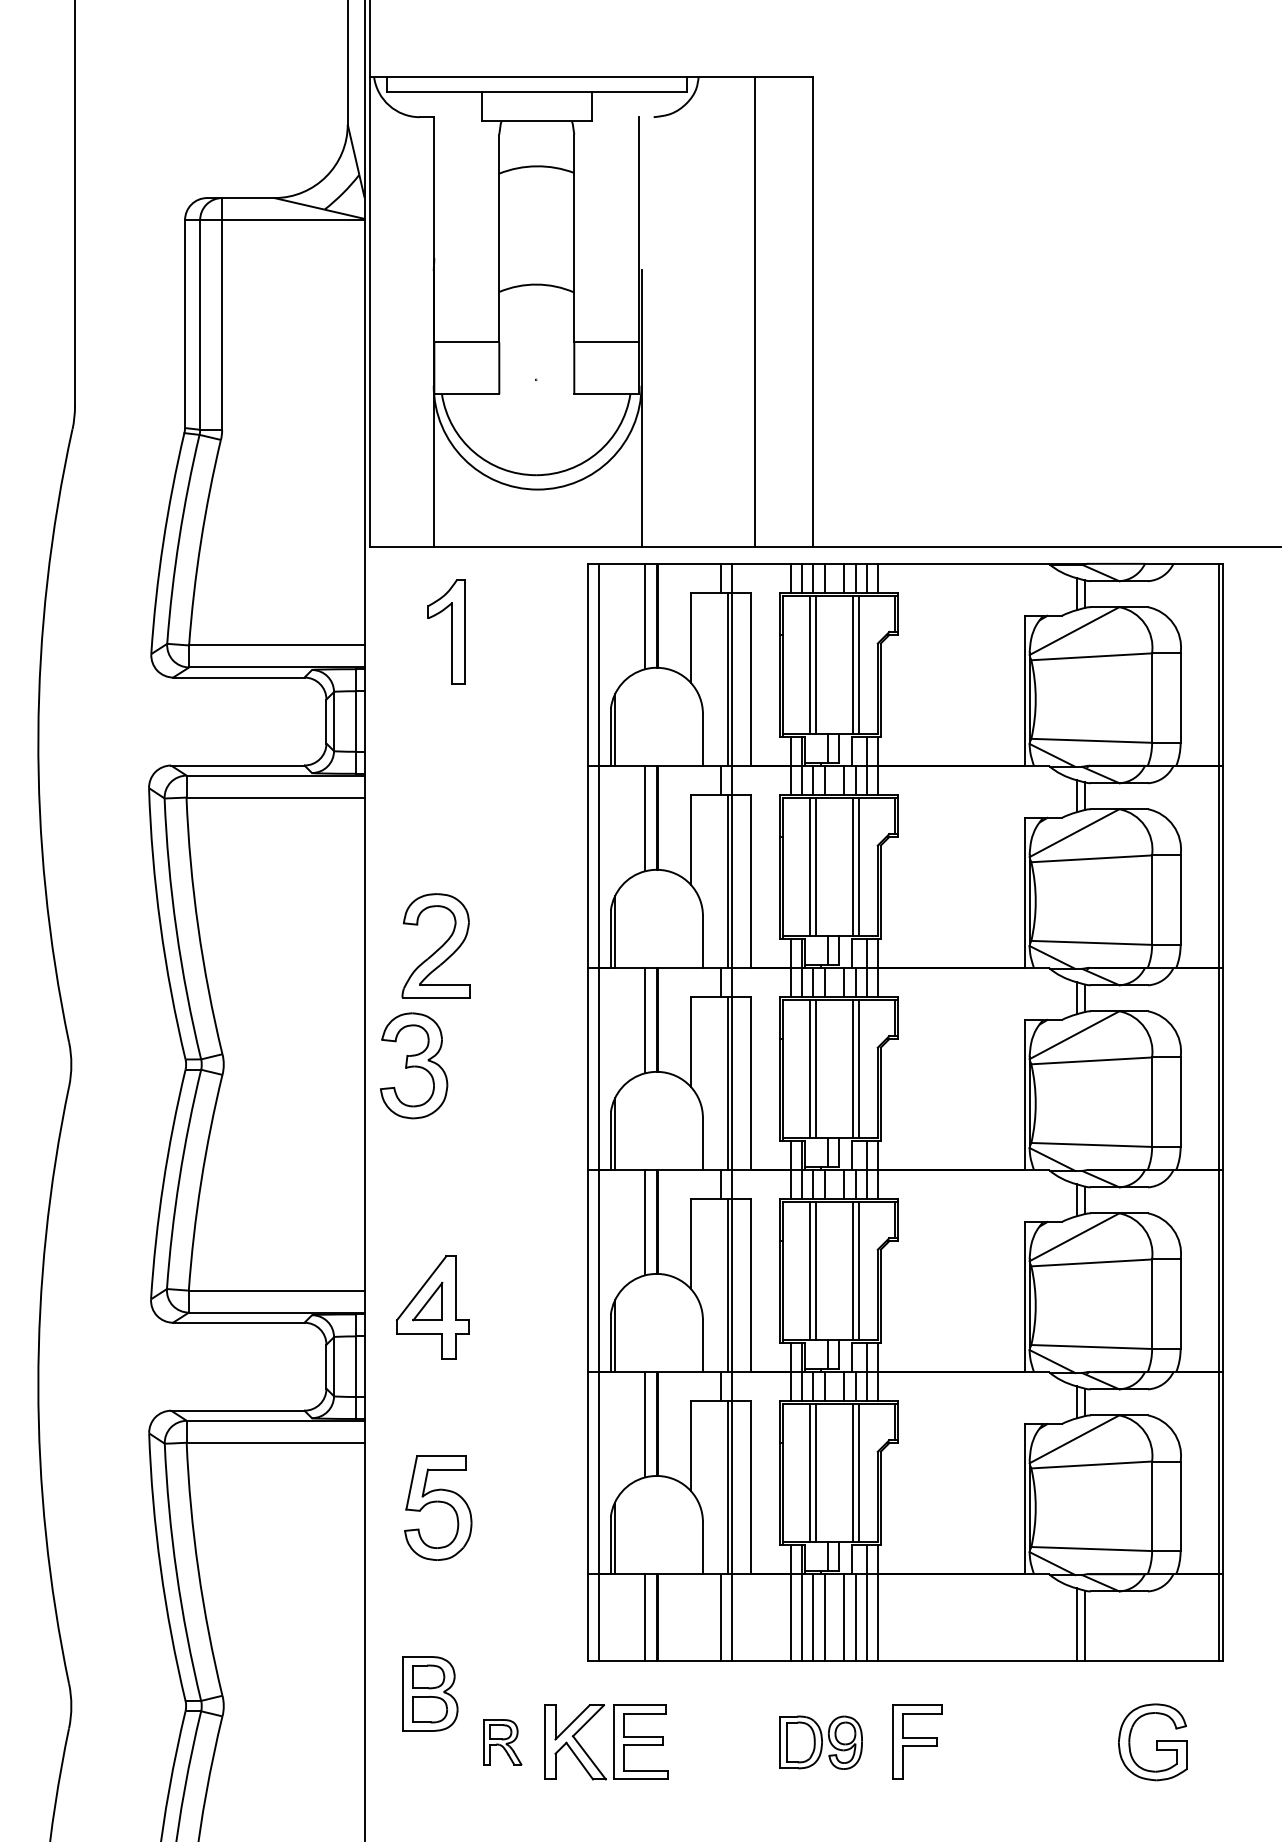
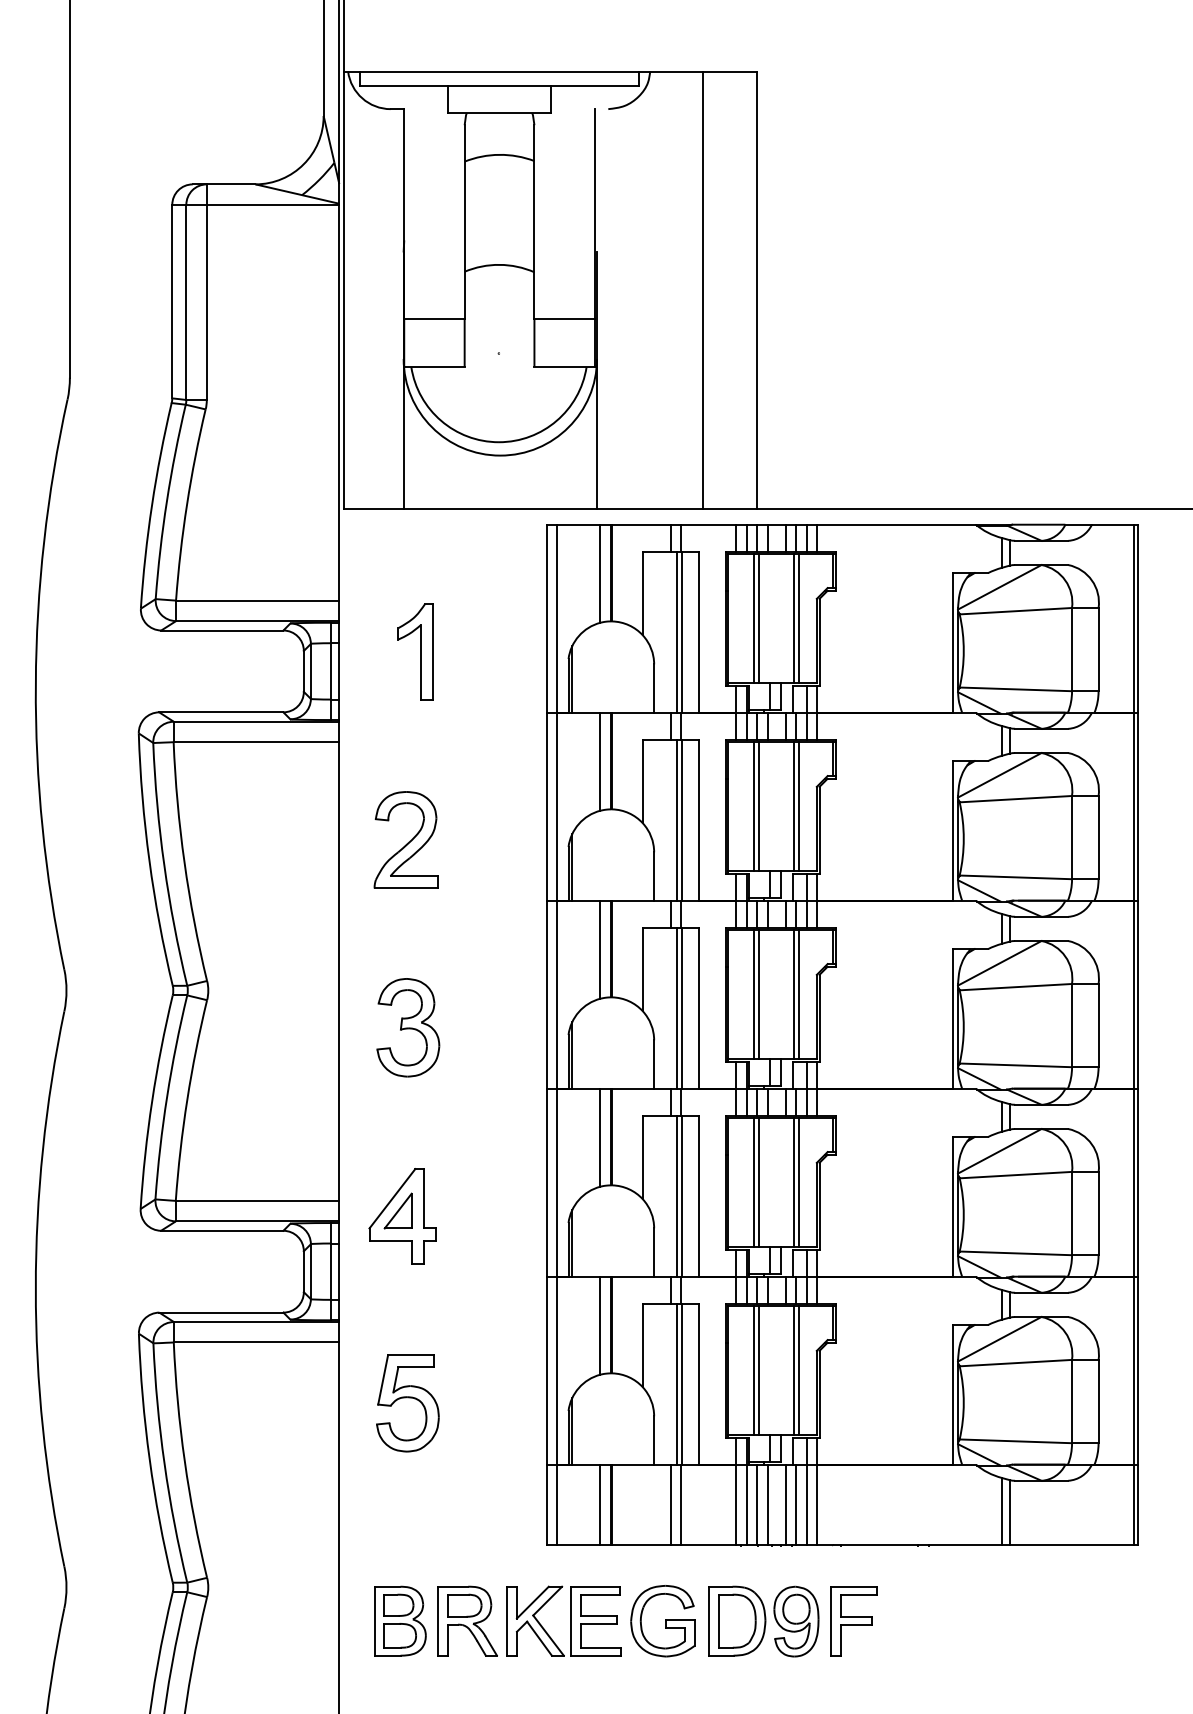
part: (446, 631) -> (415, 651), moved
part: (435, 945) -> (405, 839), moved
part: (414, 1065) -> (408, 1027), moved
part: (430, 1693) -> (400, 1620), moved
part: (502, 1741) -> (467, 1620), size x1.67
part: (820, 1742) -> (763, 1621), size x1.43
part: (1152, 1742) -> (662, 1621), moved

